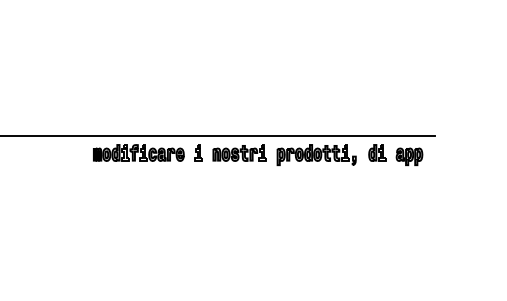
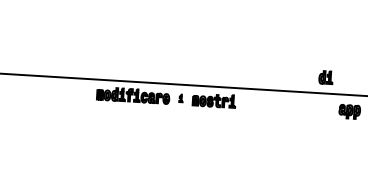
part: (198, 152) -> (181, 98), size x0.6
part: (377, 152) -> (326, 77), moved
part: (316, 155) -> (275, 106), removed

